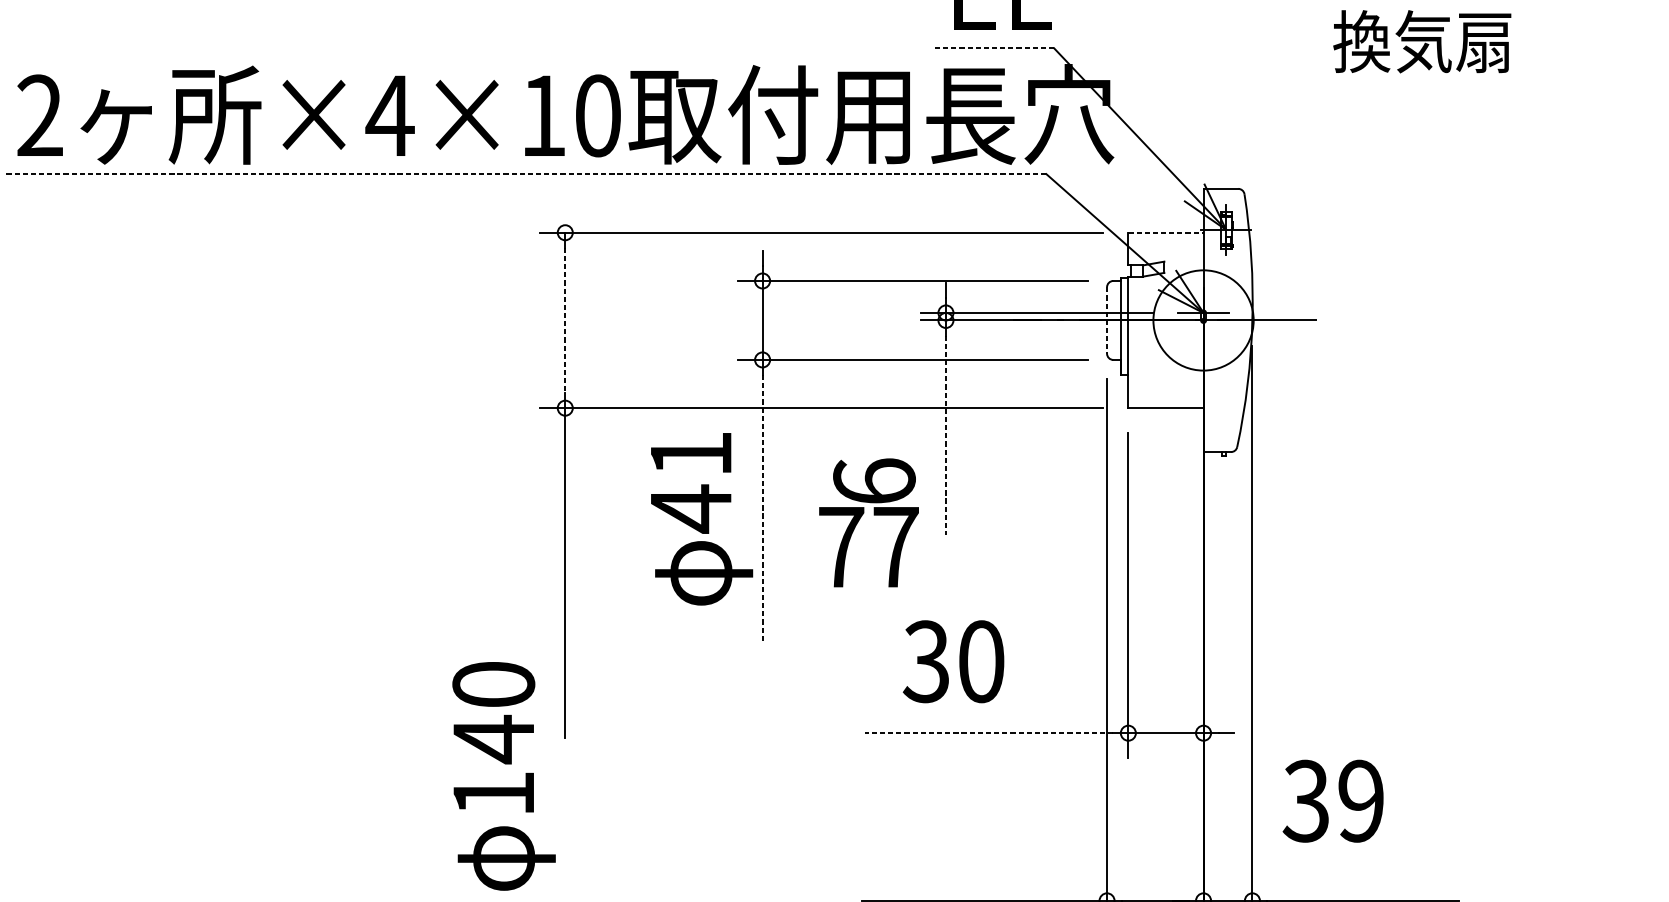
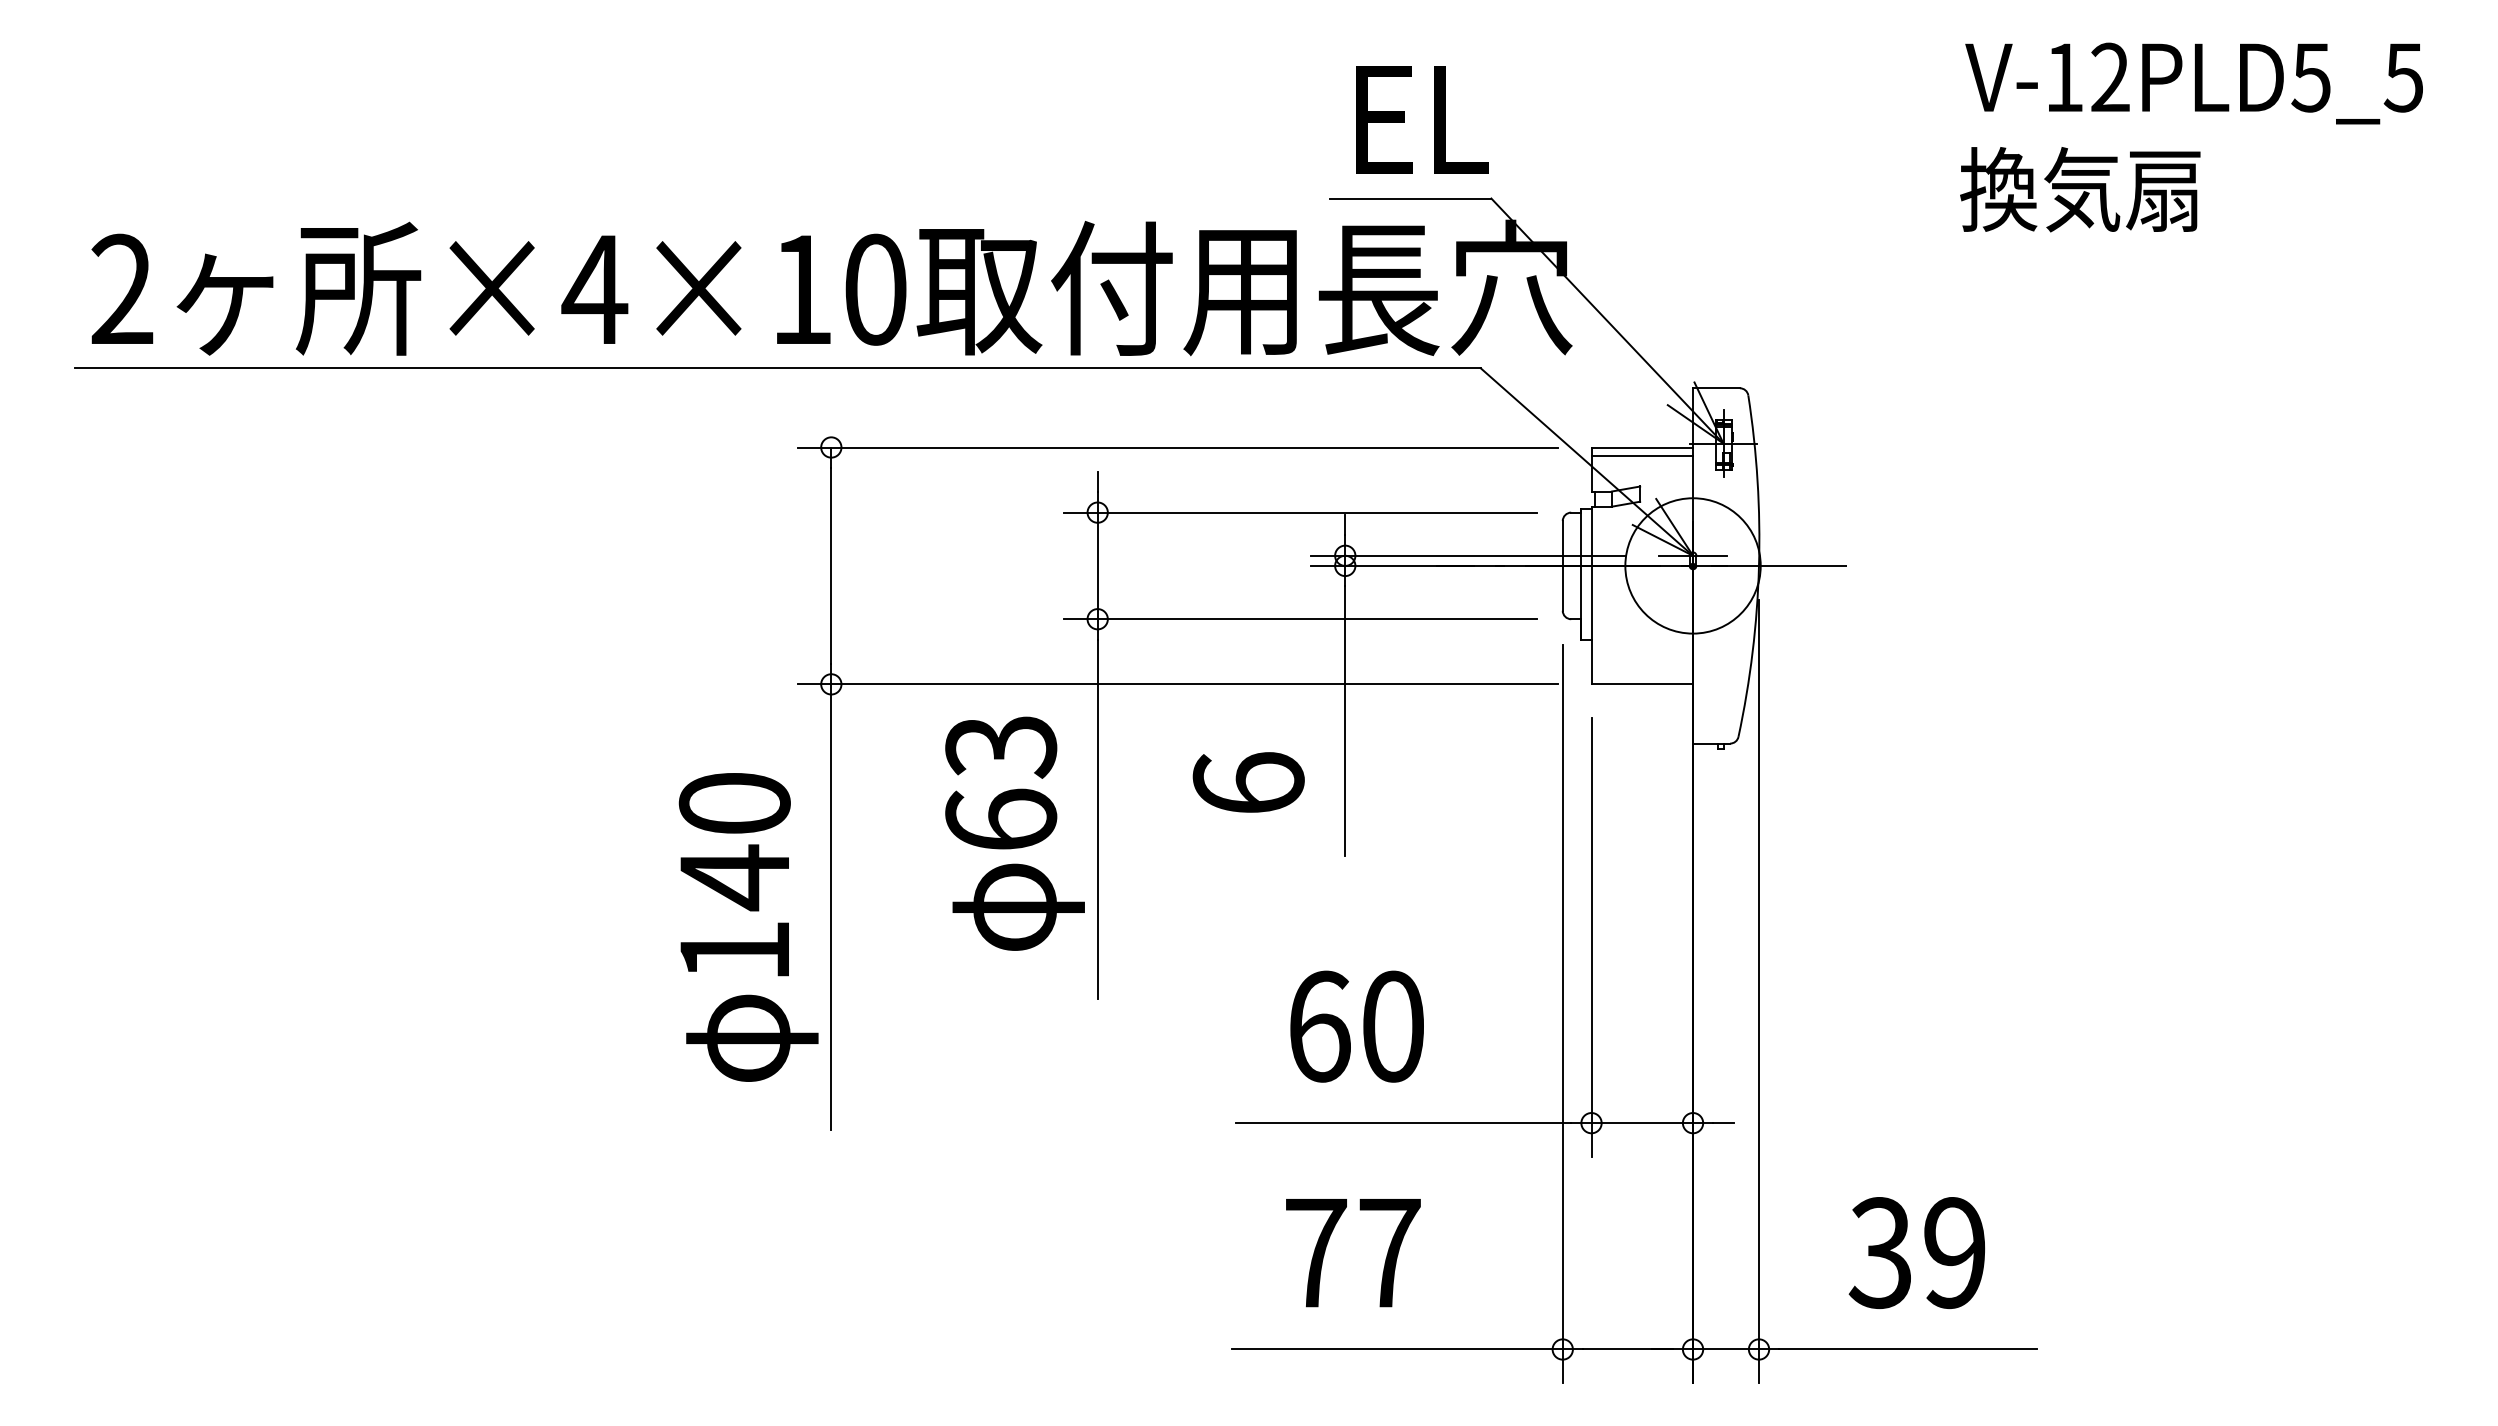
text: (1422, 41) -> (2080, 189), moved
line: (994, 48) -> (1410, 198), dashed -> solid
line: (525, 174) -> (777, 368), dashed -> solid
line: (1166, 232) -> (1642, 447), dashed -> solid
line: (1166, 238) -> (1642, 455), added
line: (565, 320) -> (831, 566), dashed -> solid
line: (1106, 320) -> (1562, 565), dashed -> solid
line: (946, 435) -> (1345, 721), dashed -> solid
text: (691, 483) -> (1001, 785), 41 -> 63
line: (762, 508) -> (1097, 819), dashed -> solid
text: (869, 547) -> (1353, 1253), moved
text: (926, 661) -> (1318, 1026), 30 -> 60
line: (989, 733) -> (1403, 1123), dashed -> solid
text: (503, 776) -> (748, 927), moved
text: (1332, 800) -> (1916, 1252), moved

